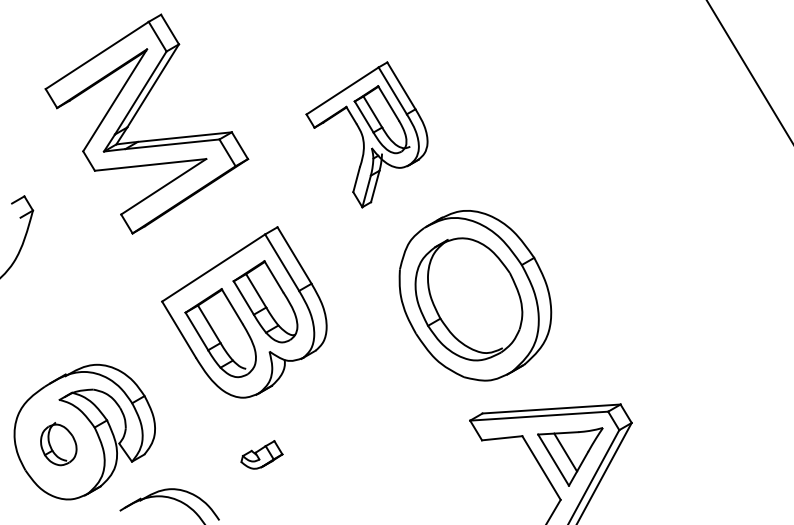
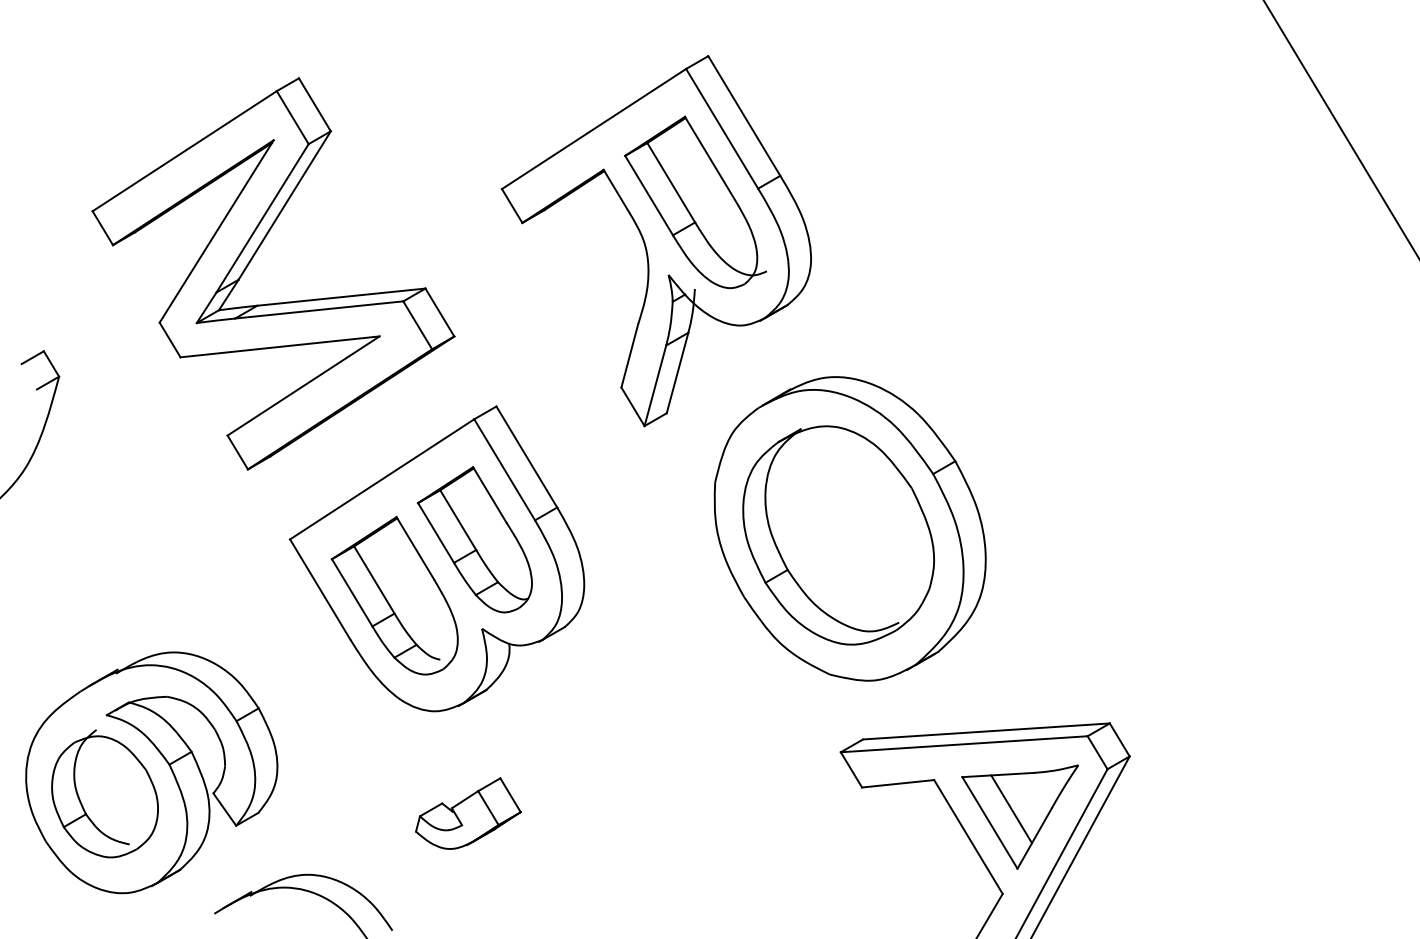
part: (135, 116) -> (253, 260), moved
part: (366, 134) -> (655, 240), size x1.43
part: (58, 443) -> (104, 793), size x1.67
part: (261, 454) -> (467, 812), size x1.43

